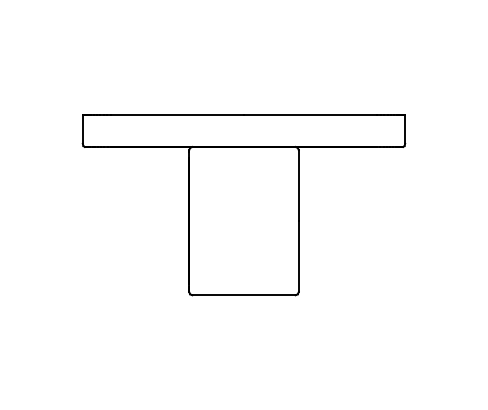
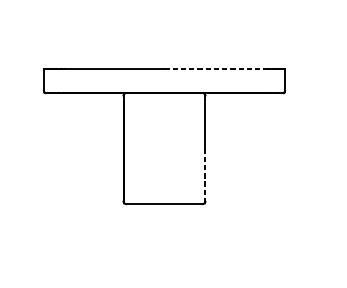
line: (310, 114) -> (214, 68), solid -> dashed
line: (298, 257) -> (205, 175), solid -> dashed

